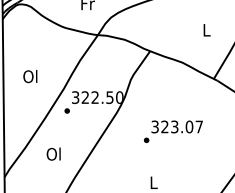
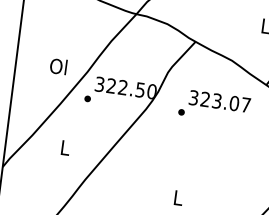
text: (30, 76) -> (58, 66), moved
text: (173, 131) -> (214, 106), moved
text: (53, 153) -> (64, 146), Ol -> L

